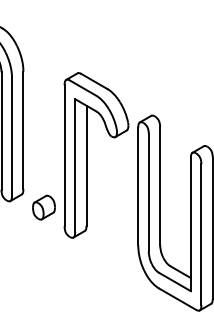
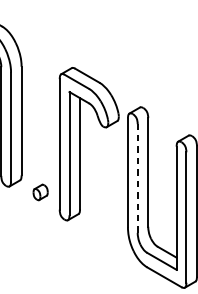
line: (148, 192) -> (137, 178), solid -> dashed
part: (43, 207) -> (40, 192), size x0.7

